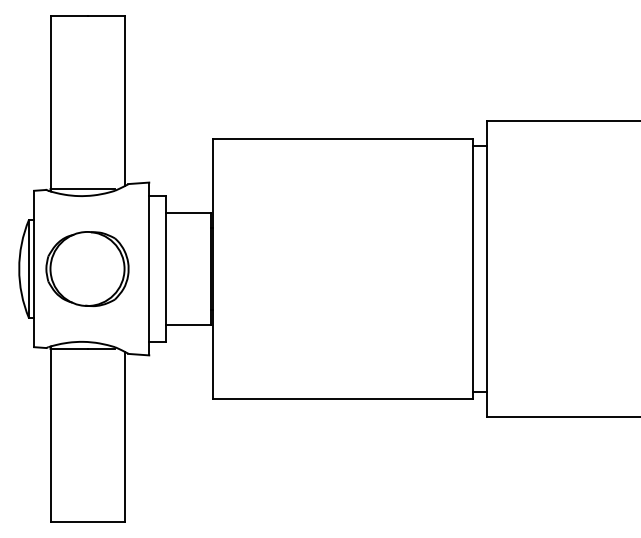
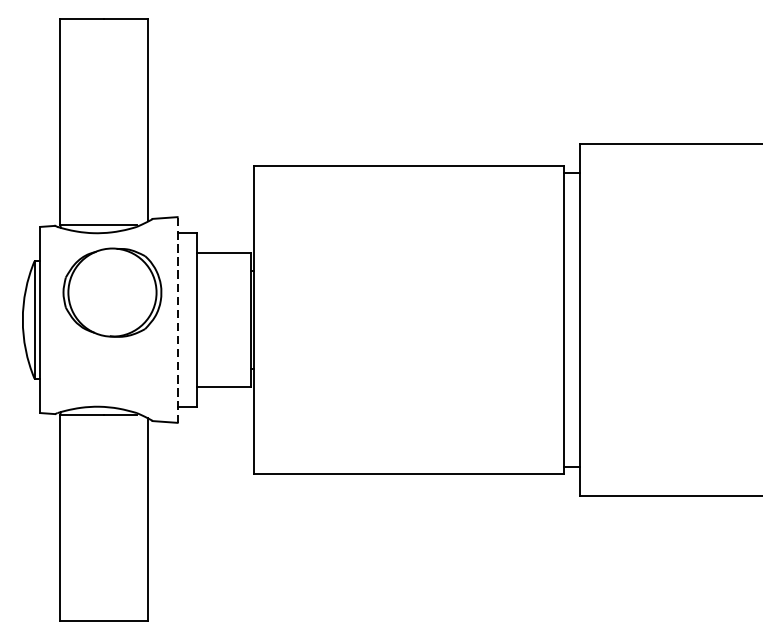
line: (149, 268) -> (177, 319), solid -> dashed
part: (87, 269) -> (112, 293), moved

